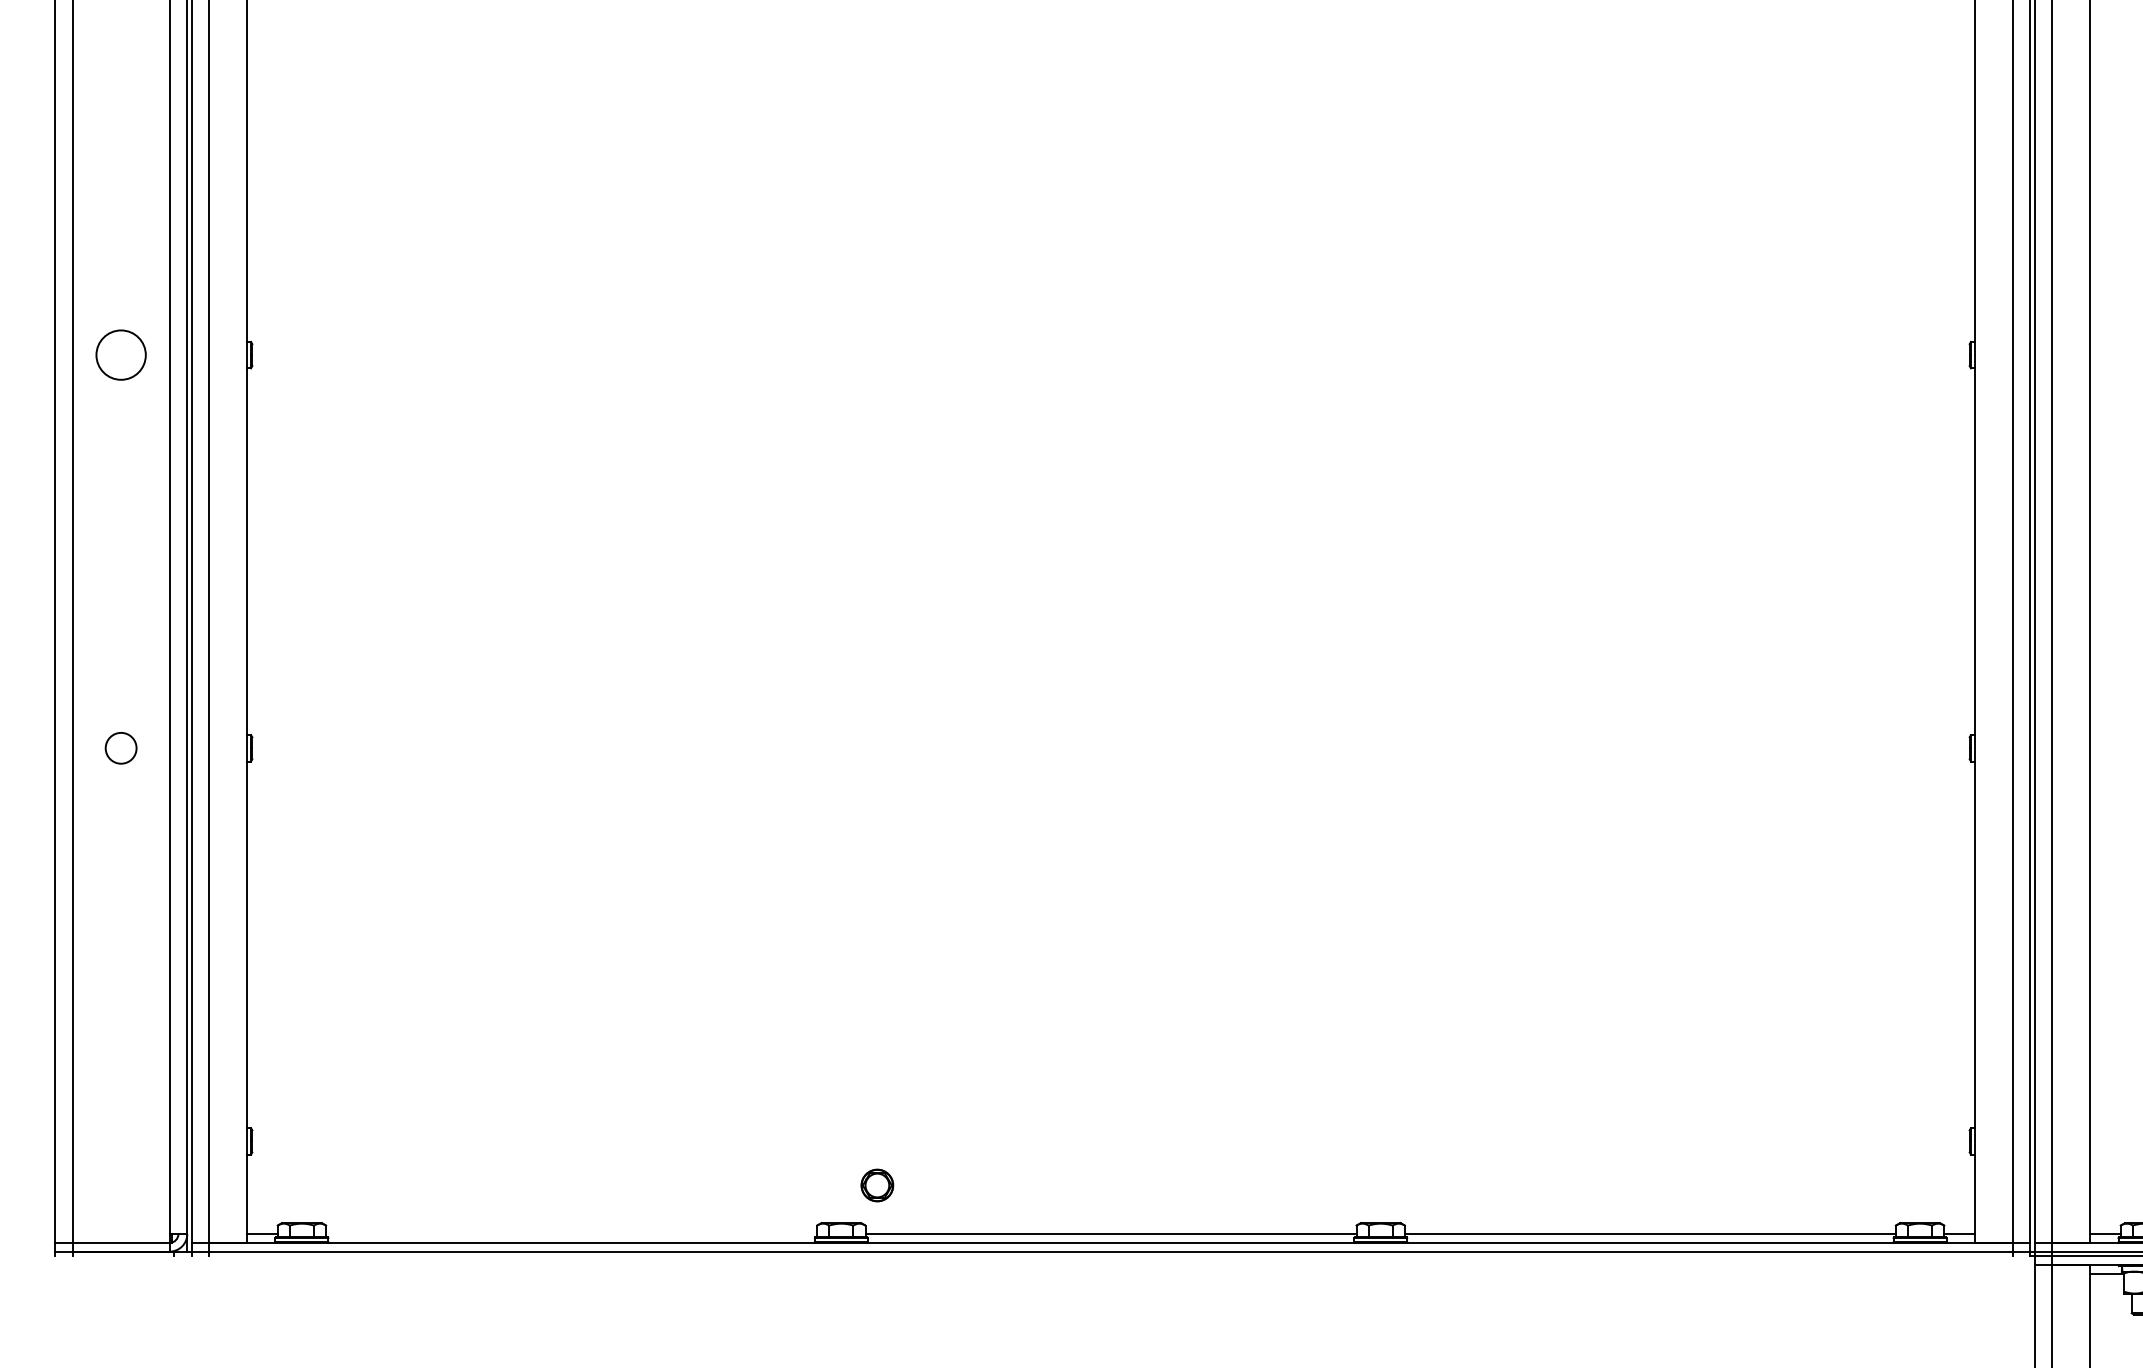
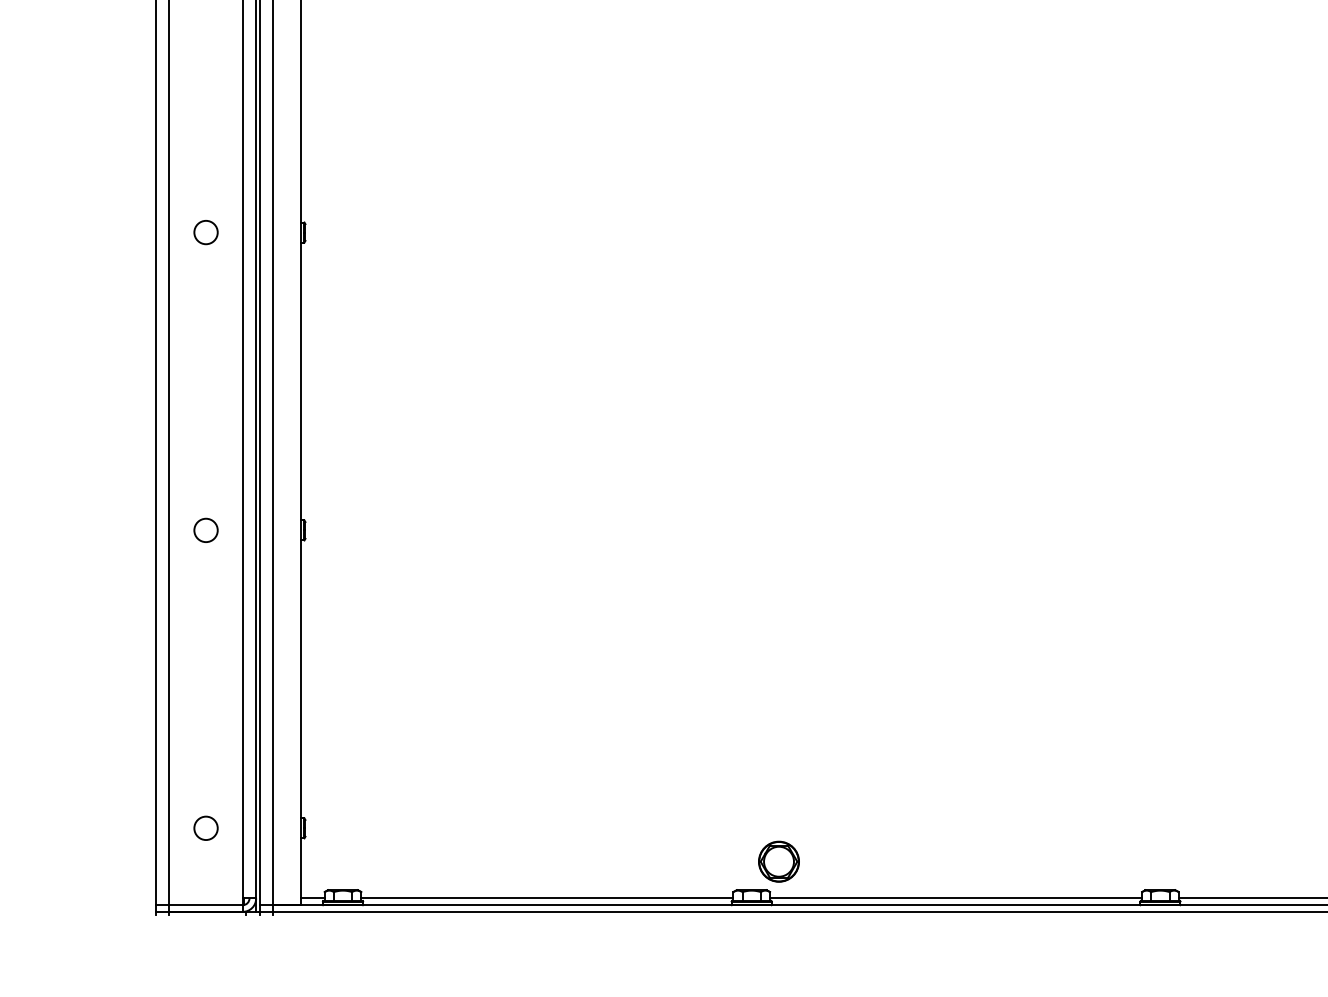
circle: (120, 354) -> (205, 232), size x0.62
circle: (120, 1141) -> (205, 828), added
part: (877, 1185) -> (779, 861), size x1.67
line: (571, 1234) -> (547, 898), added

